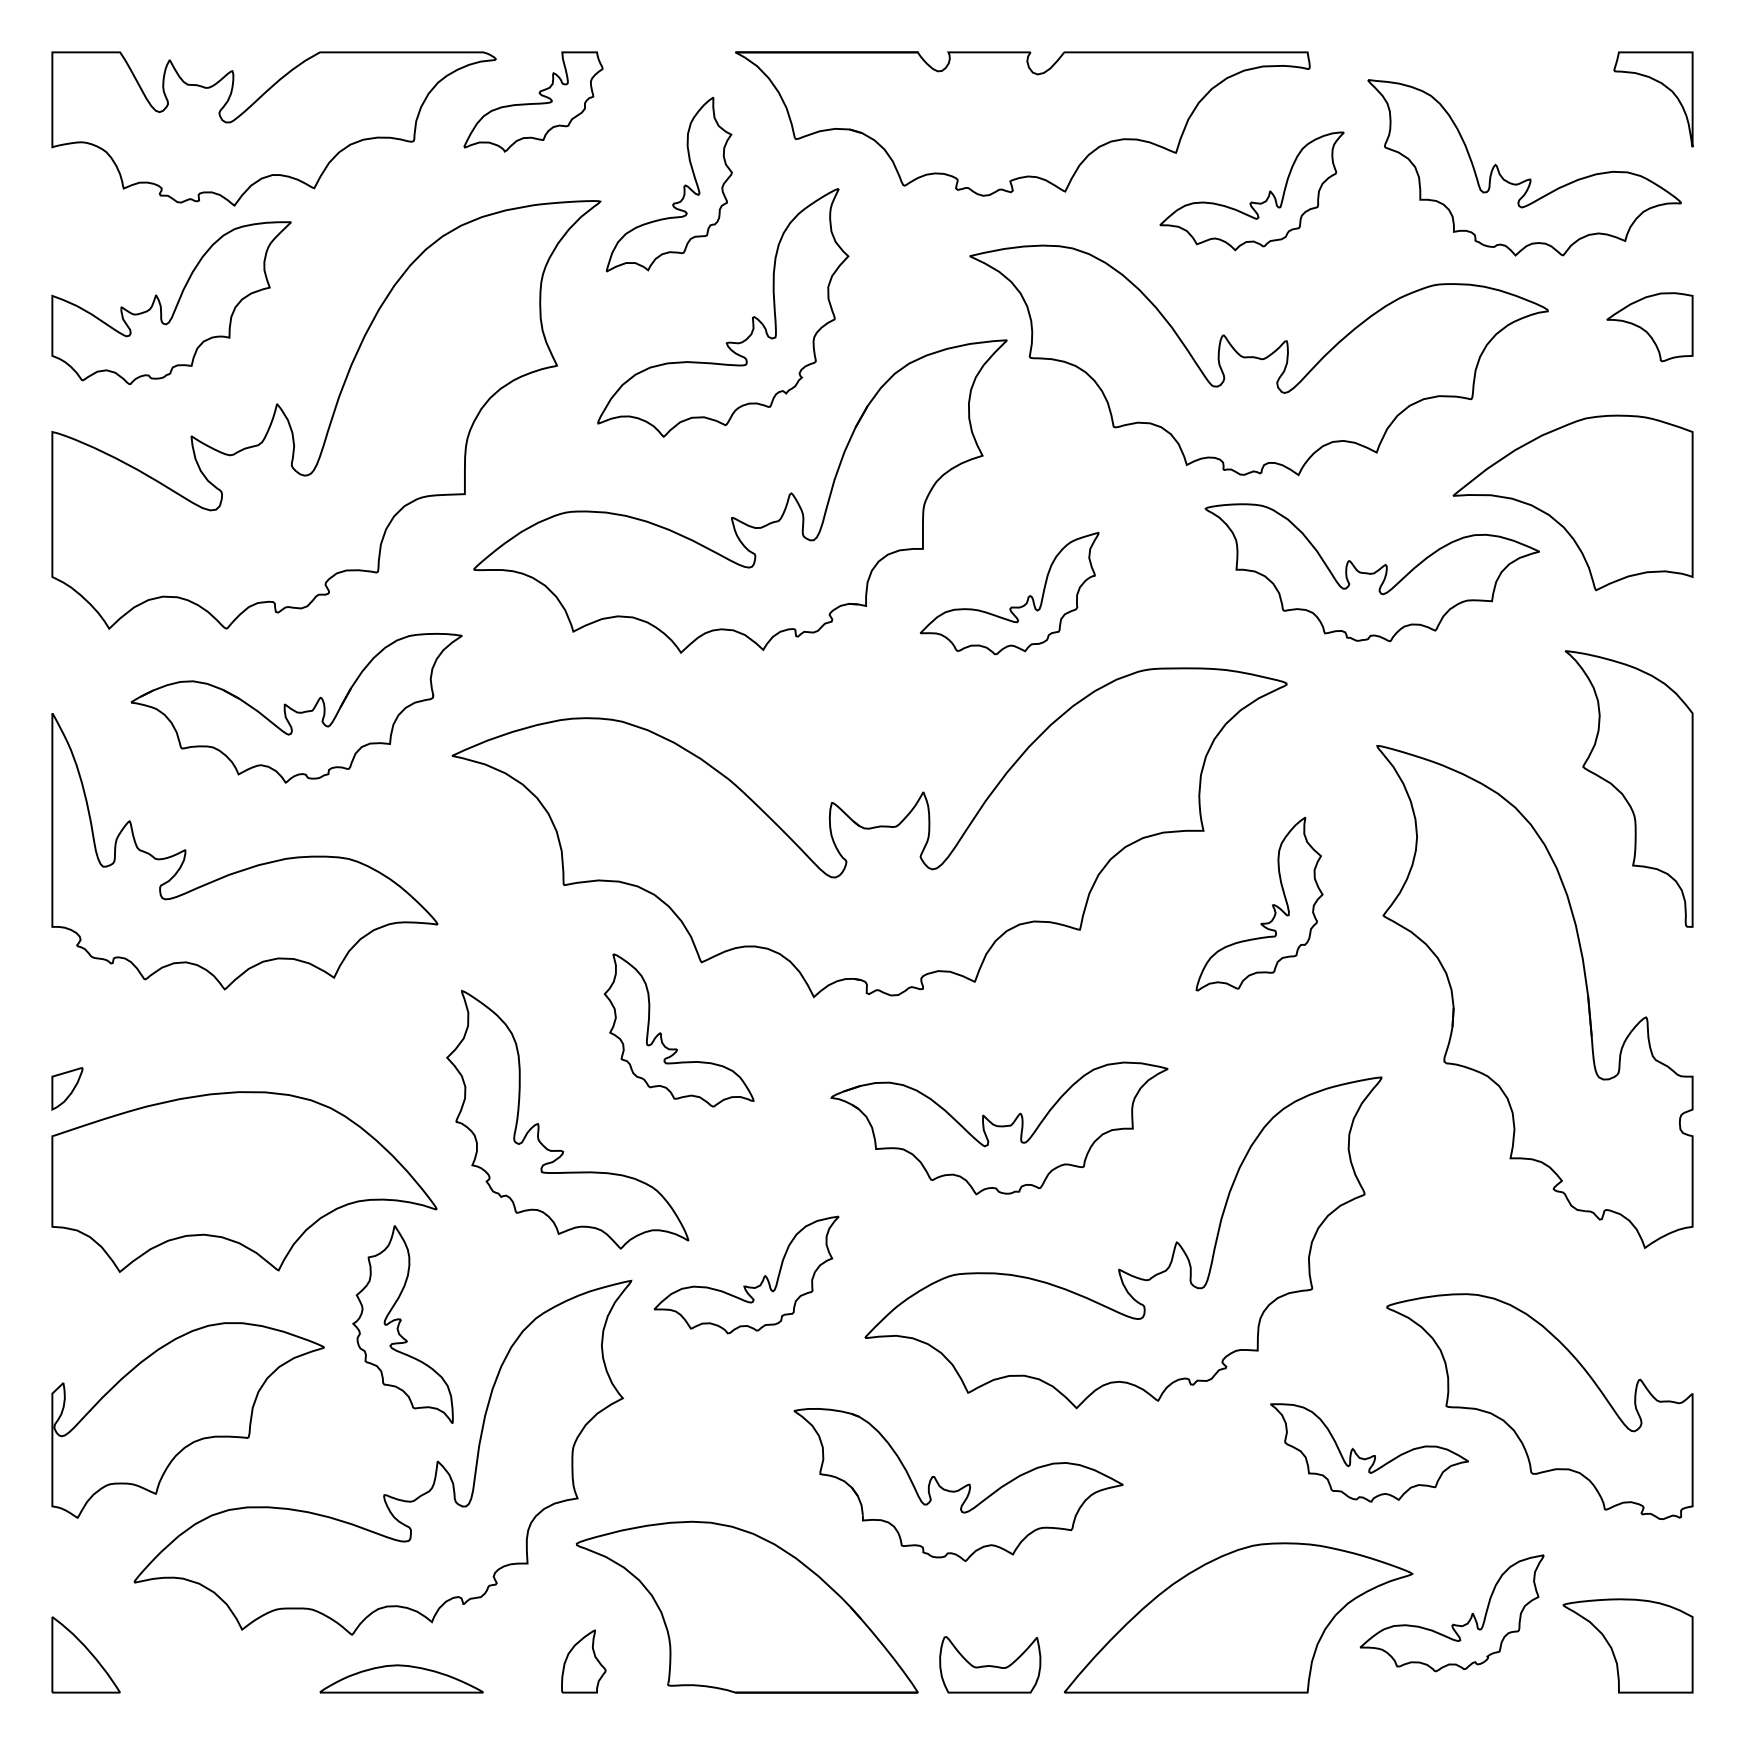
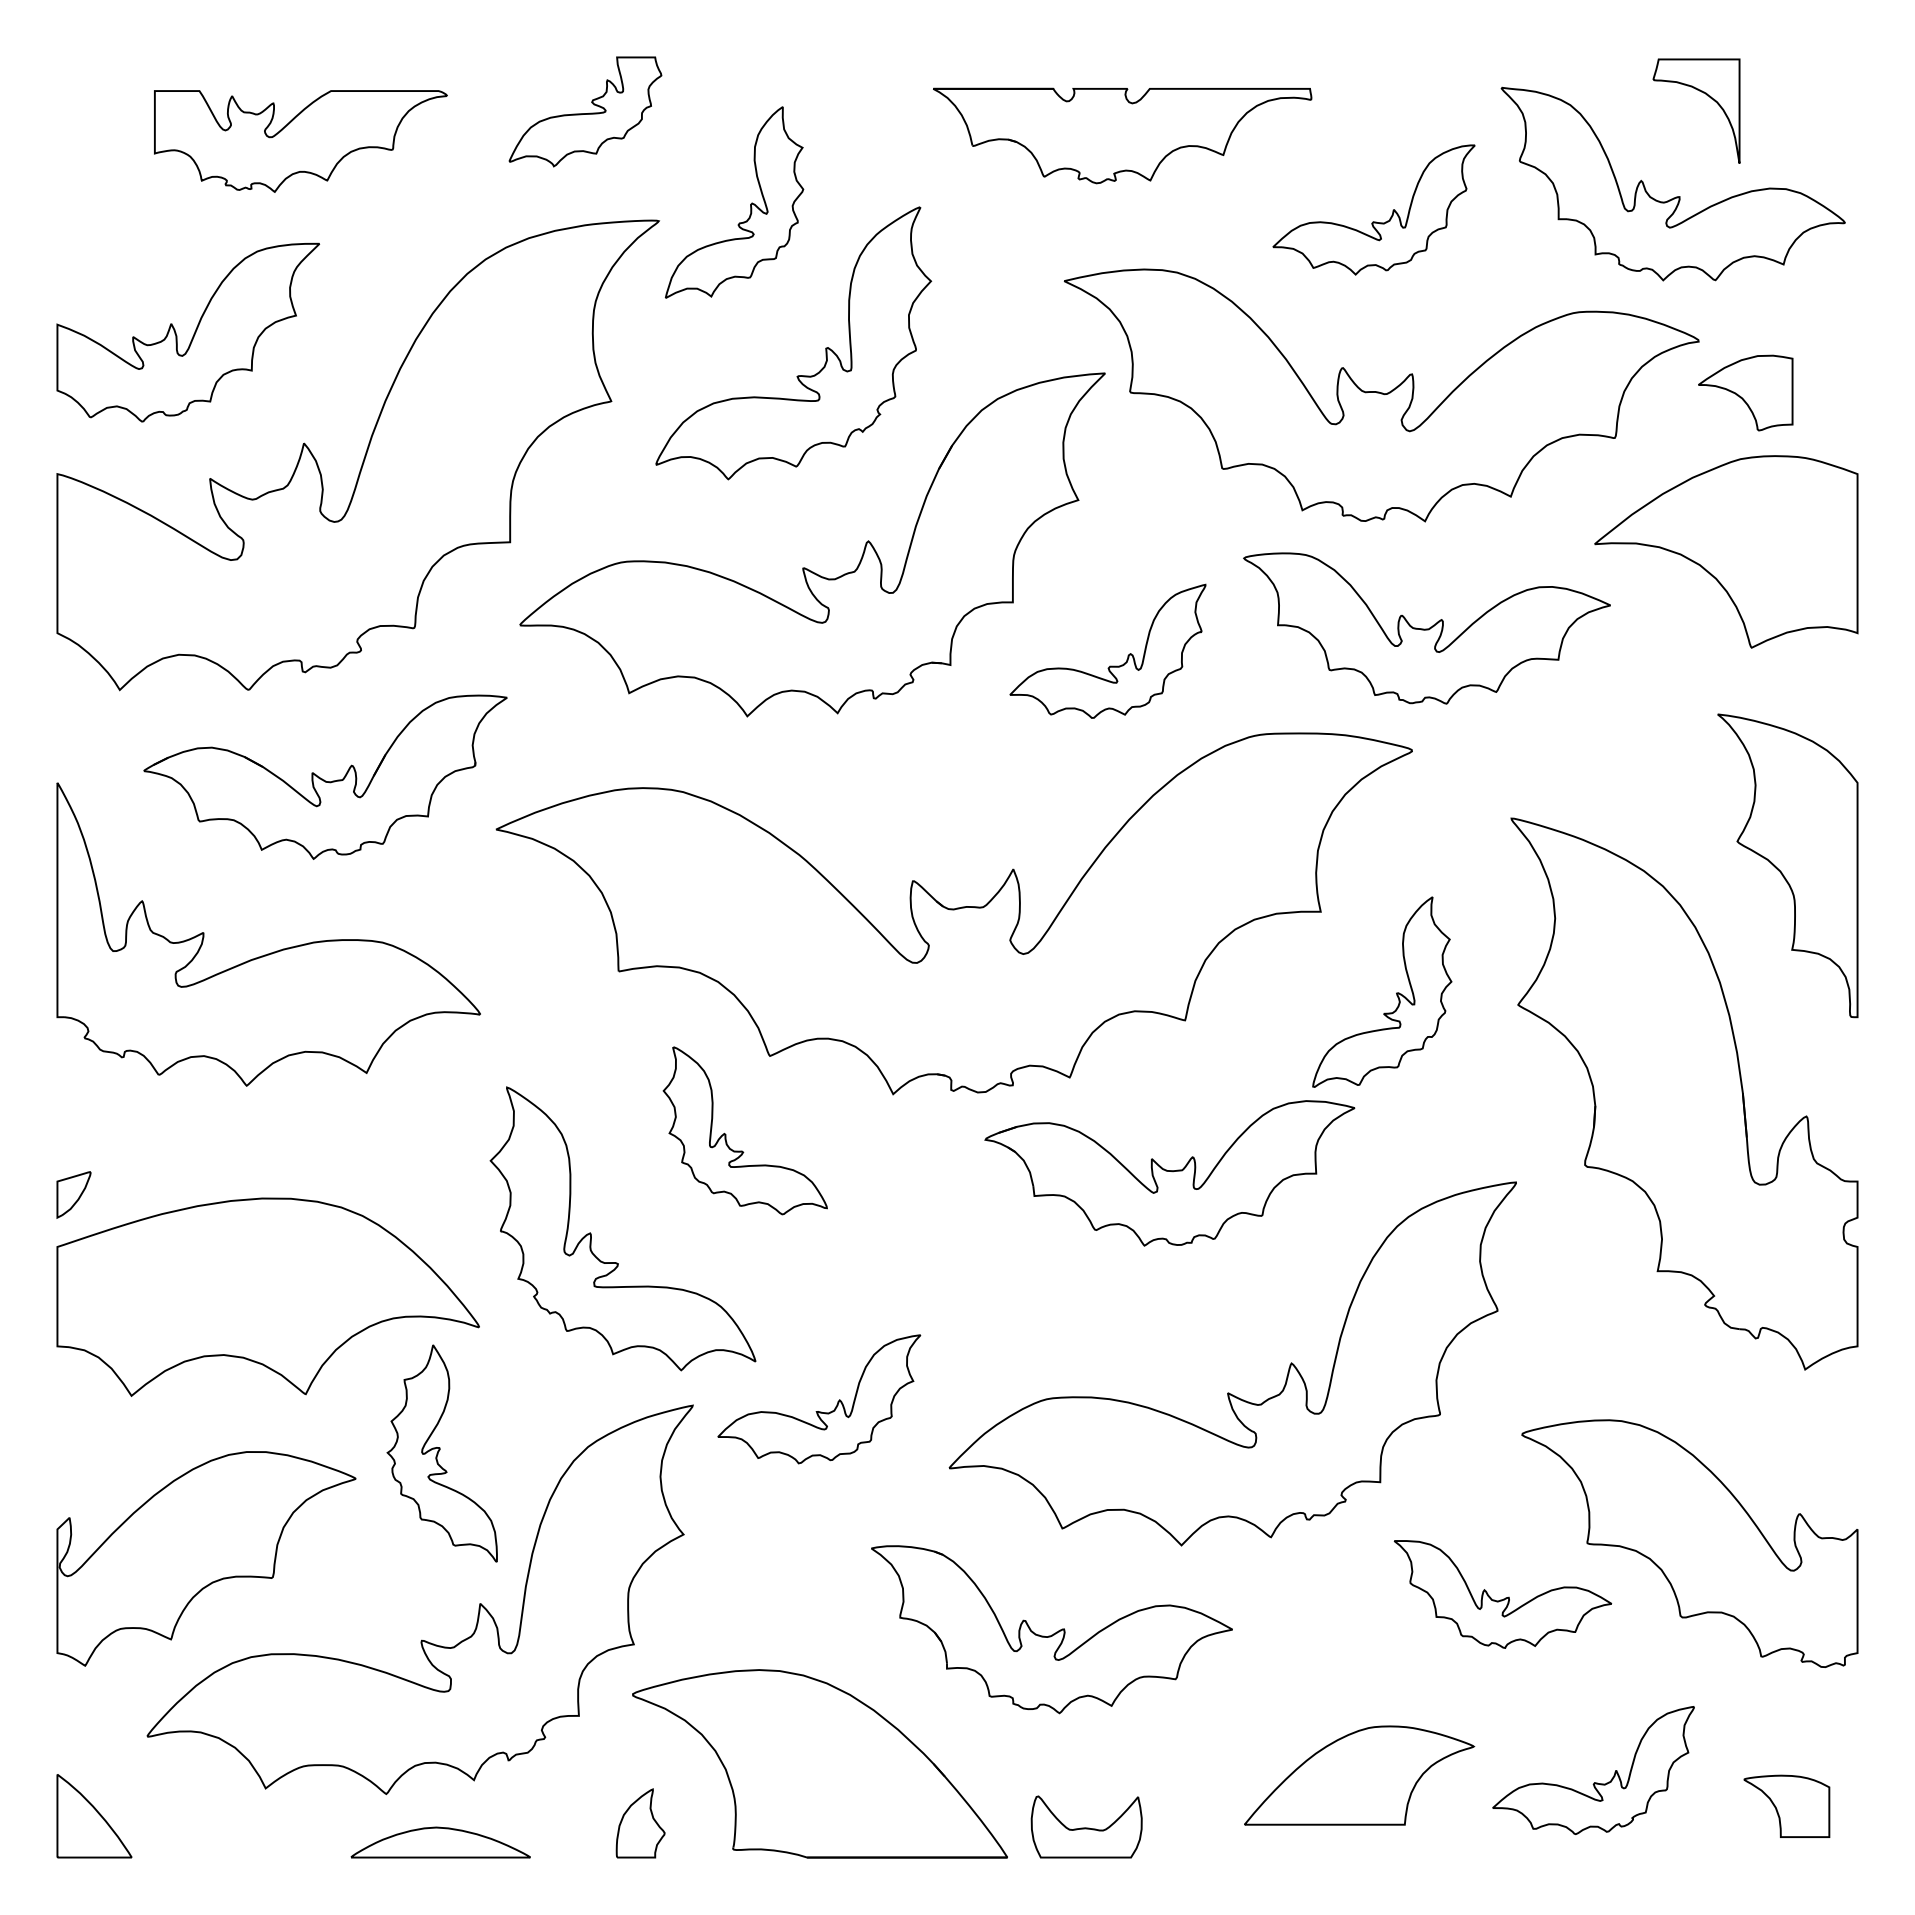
part: (1662, 85) -> (1706, 95), moved
part: (1022, 123) -> (1122, 135), size x0.6
part: (273, 128) -> (300, 141), size x0.6
part: (1649, 326) -> (1745, 392), moved
part: (1371, 572) -> (1426, 628), moved
part: (999, 1128) -> (1169, 1173), moved
part: (1238, 1617) -> (1359, 1775), size x0.6
part: (1627, 1646) -> (1786, 1806), size x0.6

